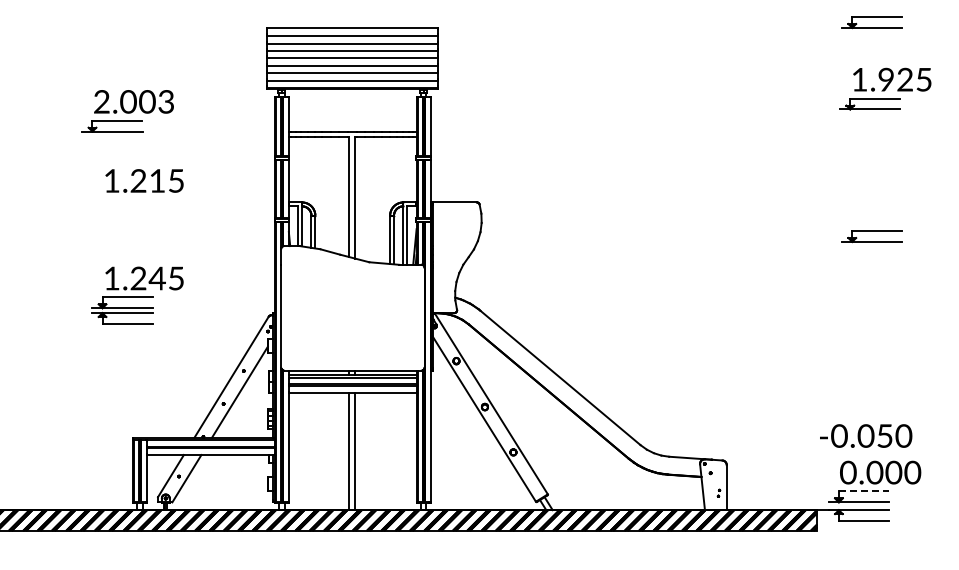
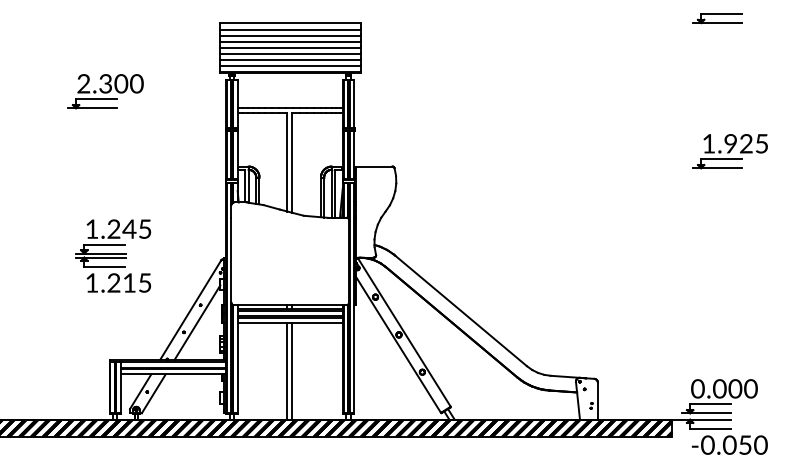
part: (885, 88) -> (730, 150), moved
text: (147, 101) -> (121, 83), 2.003 -> 2.300
text: (144, 180) -> (118, 282), moved
part: (871, 236) -> (716, 194), removed
text: (866, 435) -> (730, 444), moved
line: (863, 491) -> (710, 404), dashed -> solid

